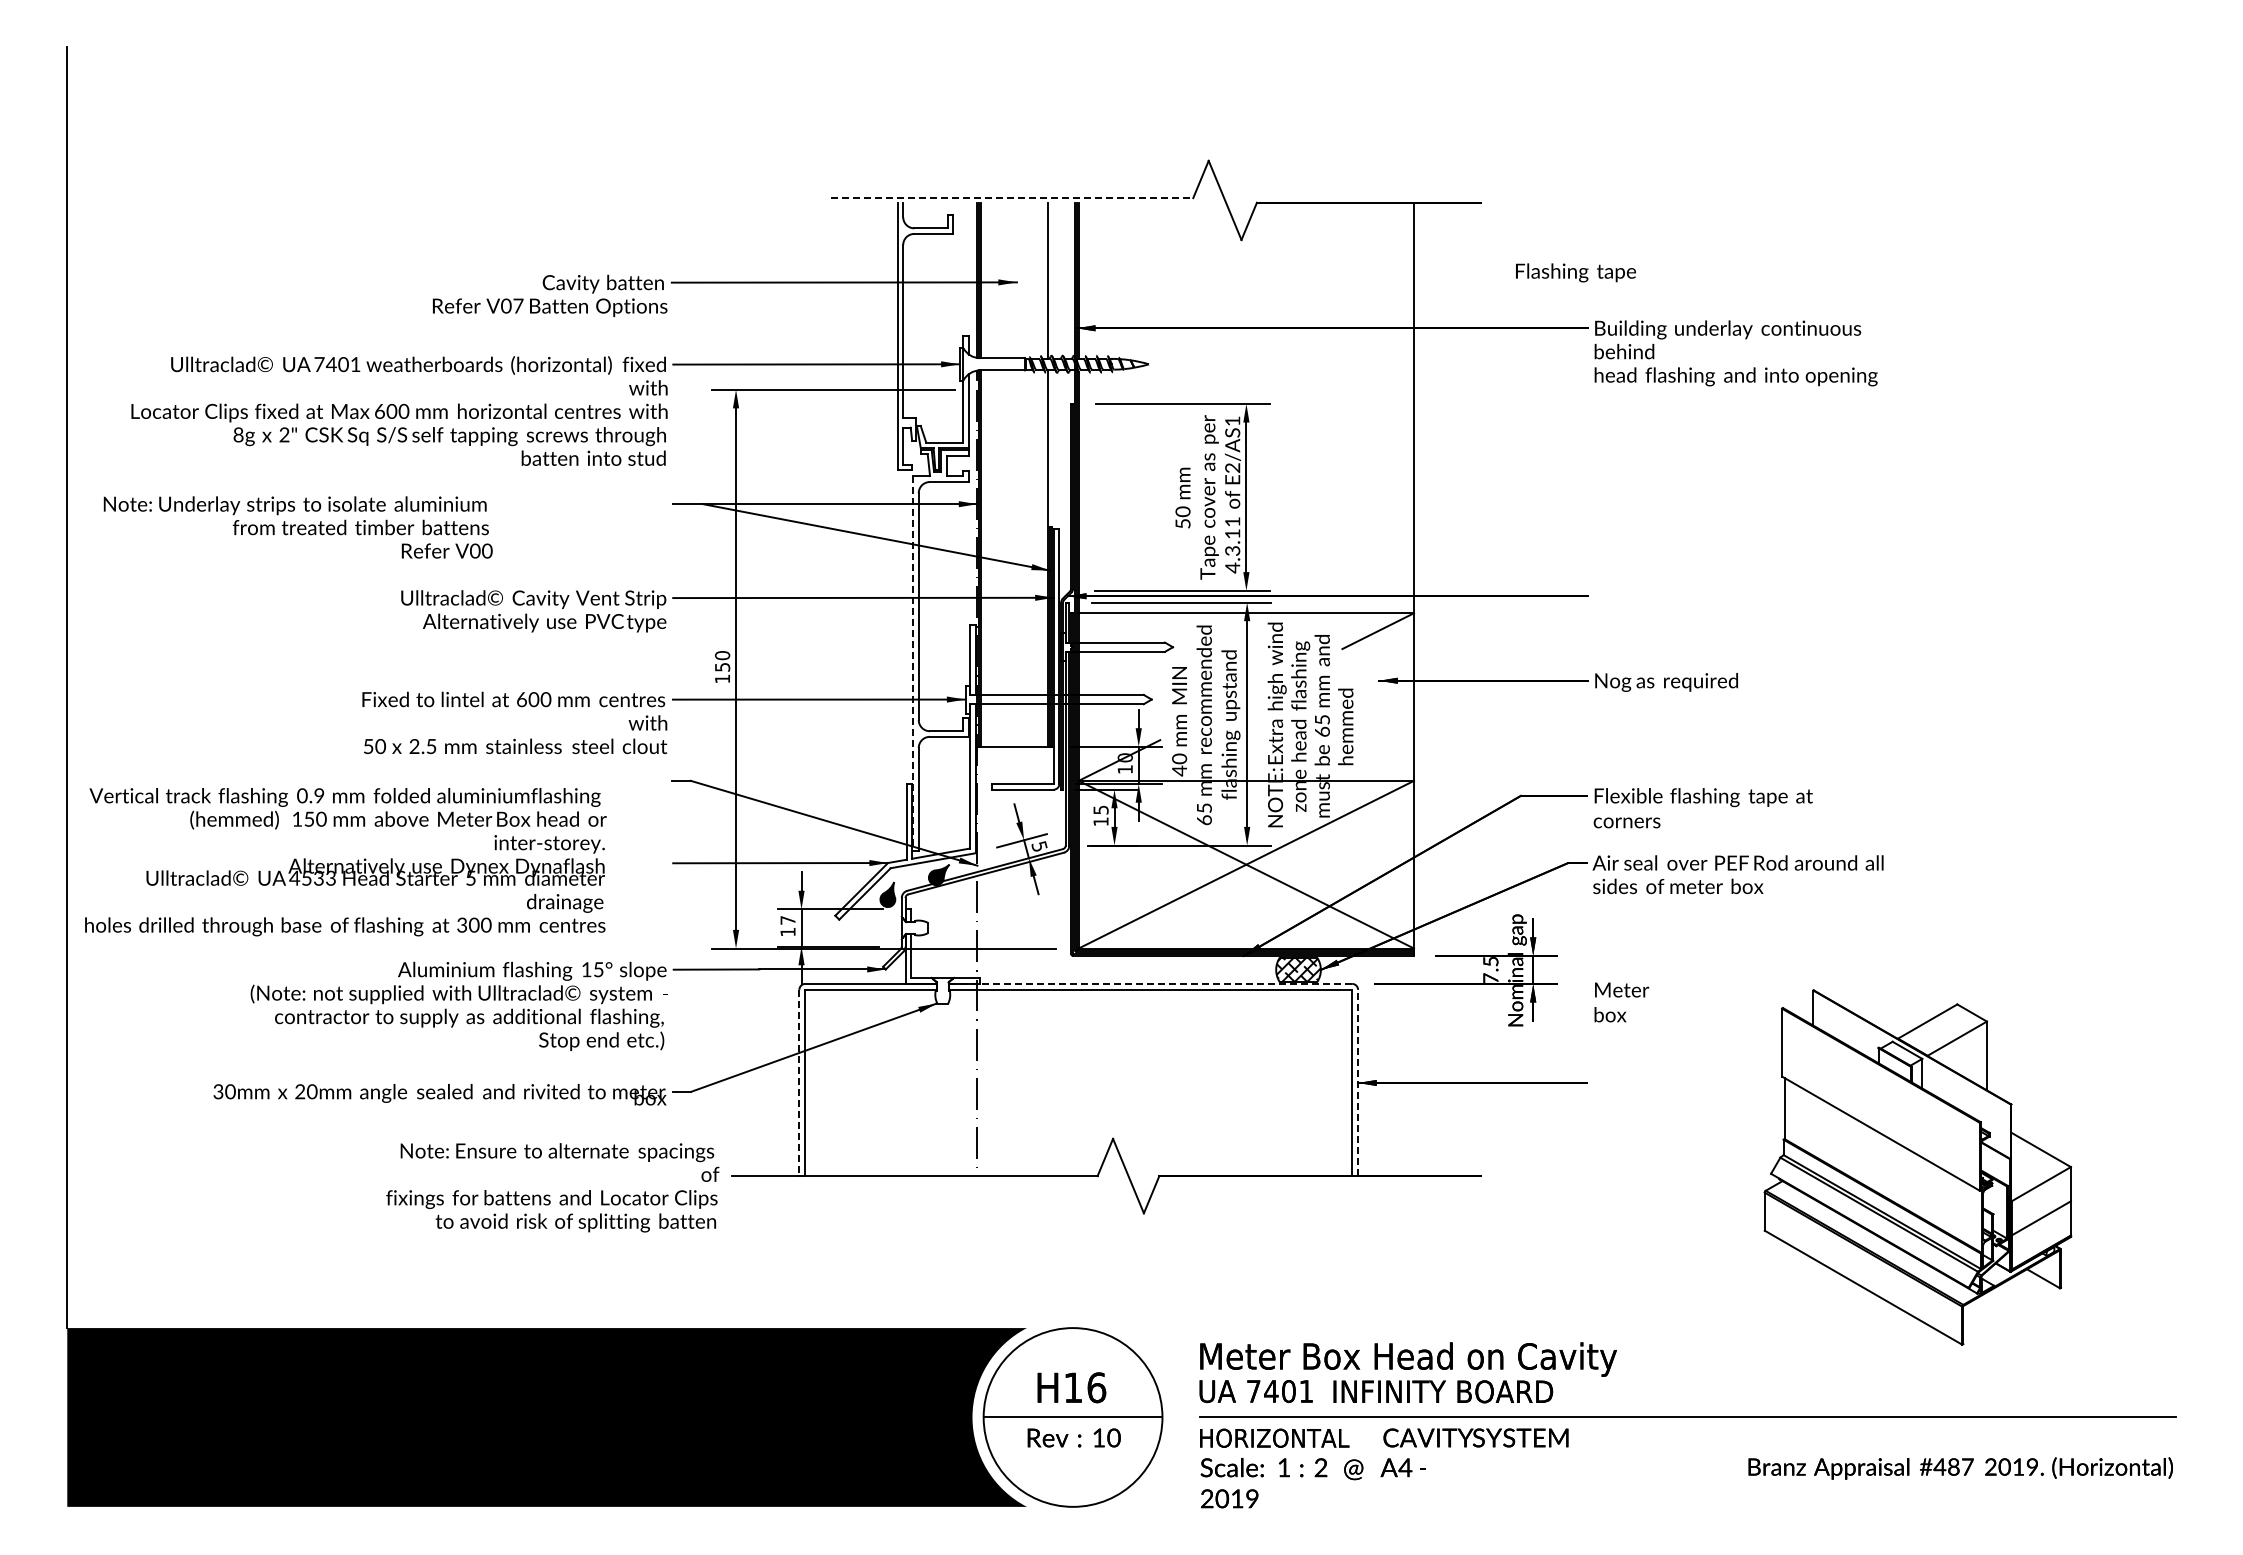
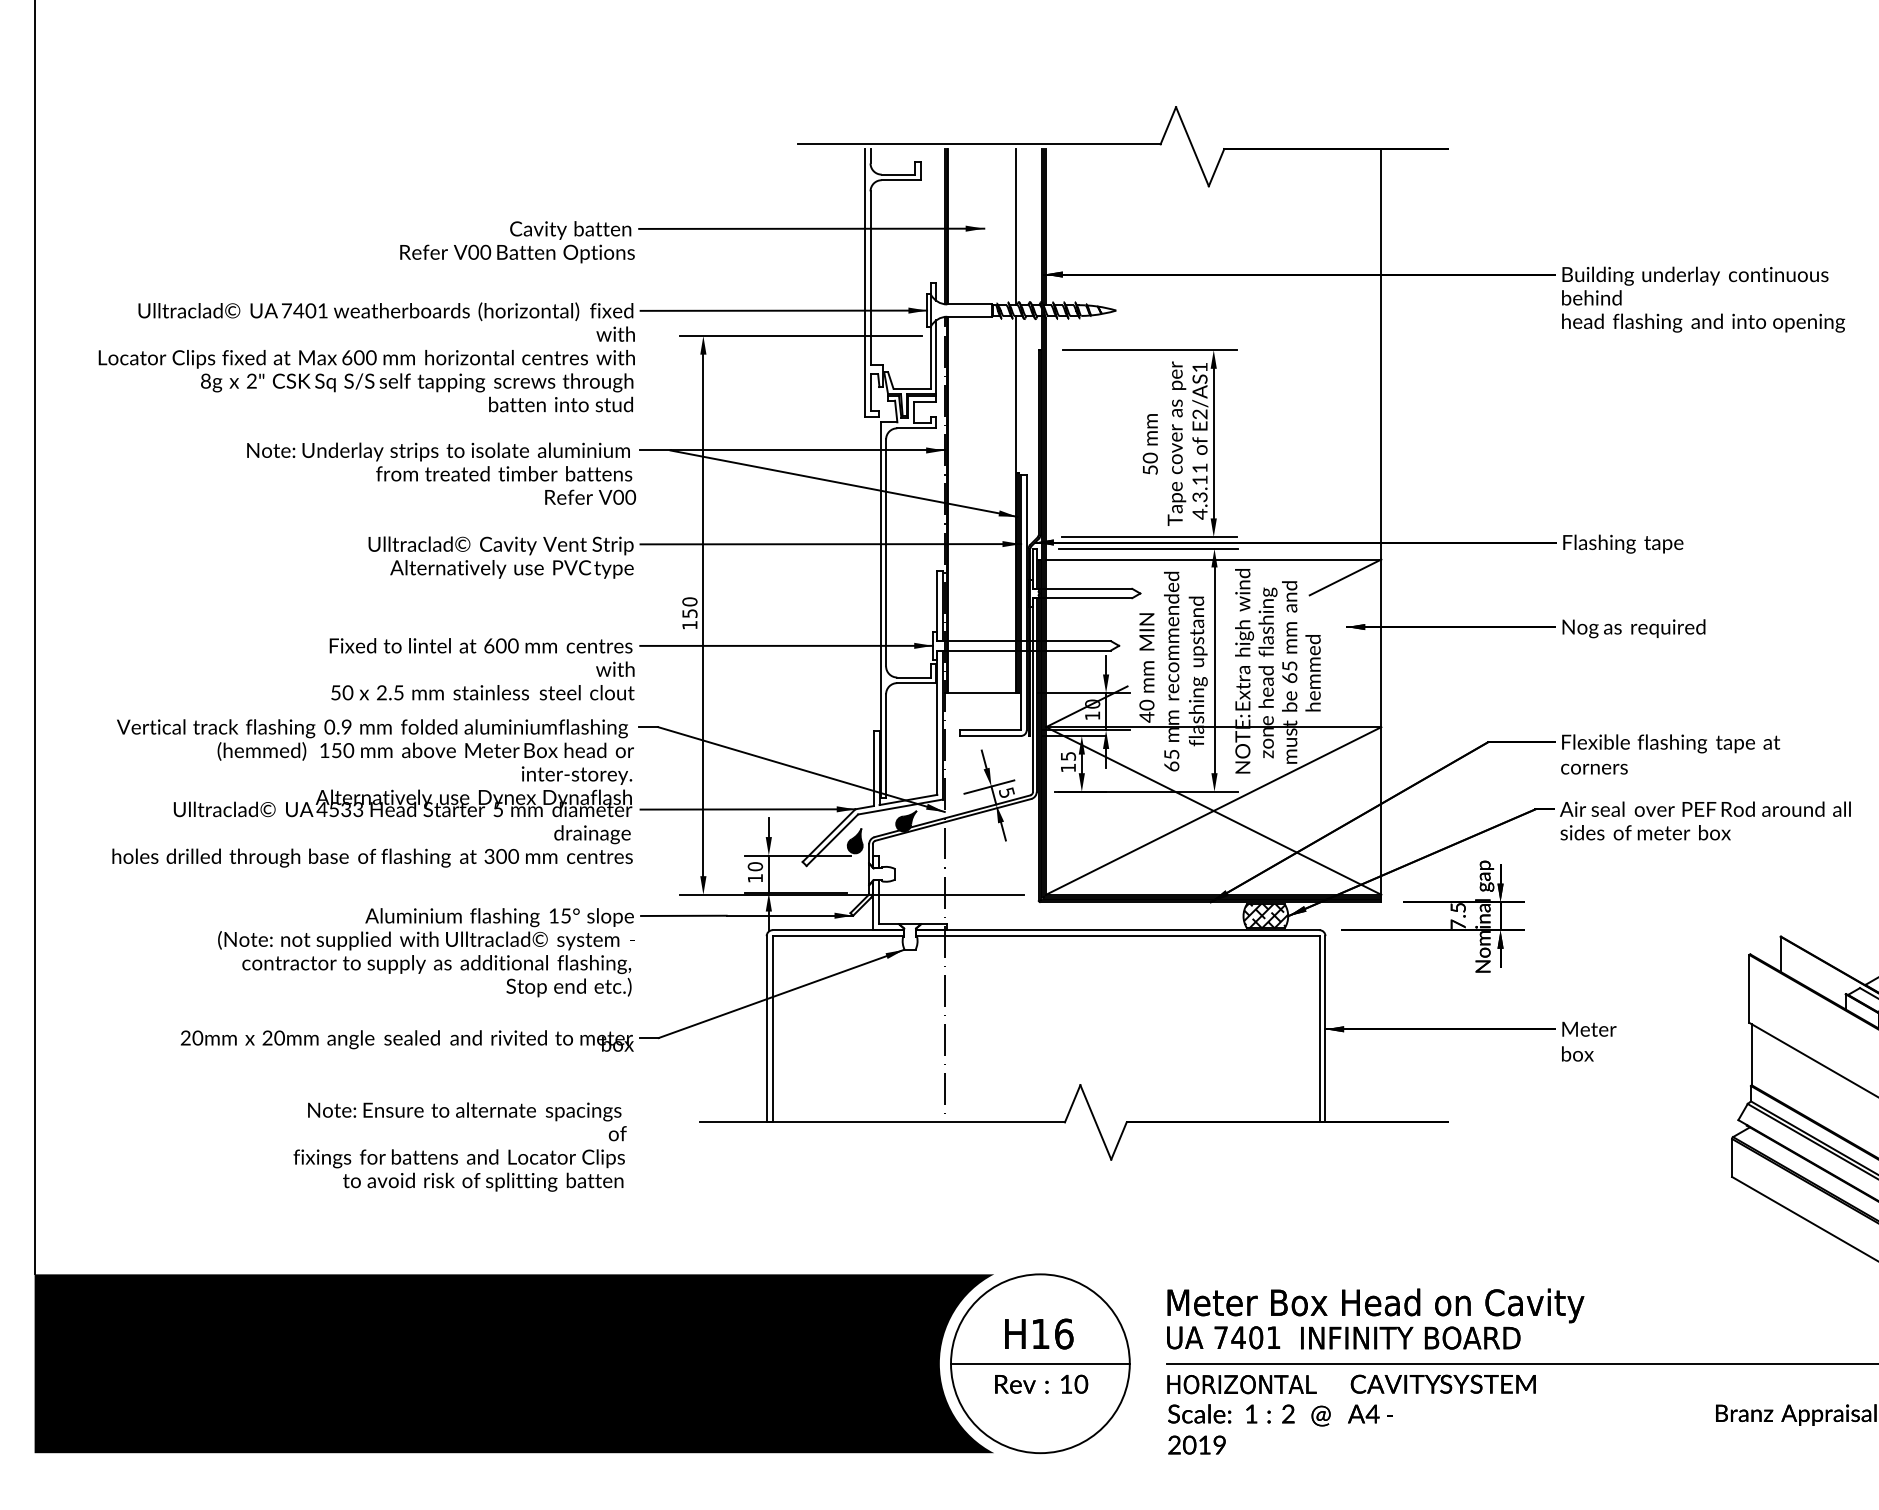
line: (1012, 198) -> (979, 144), dashed -> solid
text: (1575, 272) -> (1622, 543), moved
text: (518, 305) -> (485, 251), V07 -> V00
text: (297, 527) -> (440, 473), moved
line: (913, 663) -> (880, 609), dashed -> solid
text: (345, 862) -> (372, 793), moved
text: (787, 919) -> (754, 865), 17 -> 10
line: (1150, 983) -> (1117, 929), dashed -> solid
text: (1621, 1002) -> (1588, 1041), moved
line: (1358, 1082) -> (1325, 1028), dashed -> solid
line: (799, 1083) -> (766, 1029), dashed -> solid
text: (218, 1094) -> (185, 1040), 30mm -> 20mm
text: (552, 1187) -> (459, 1146), moved

